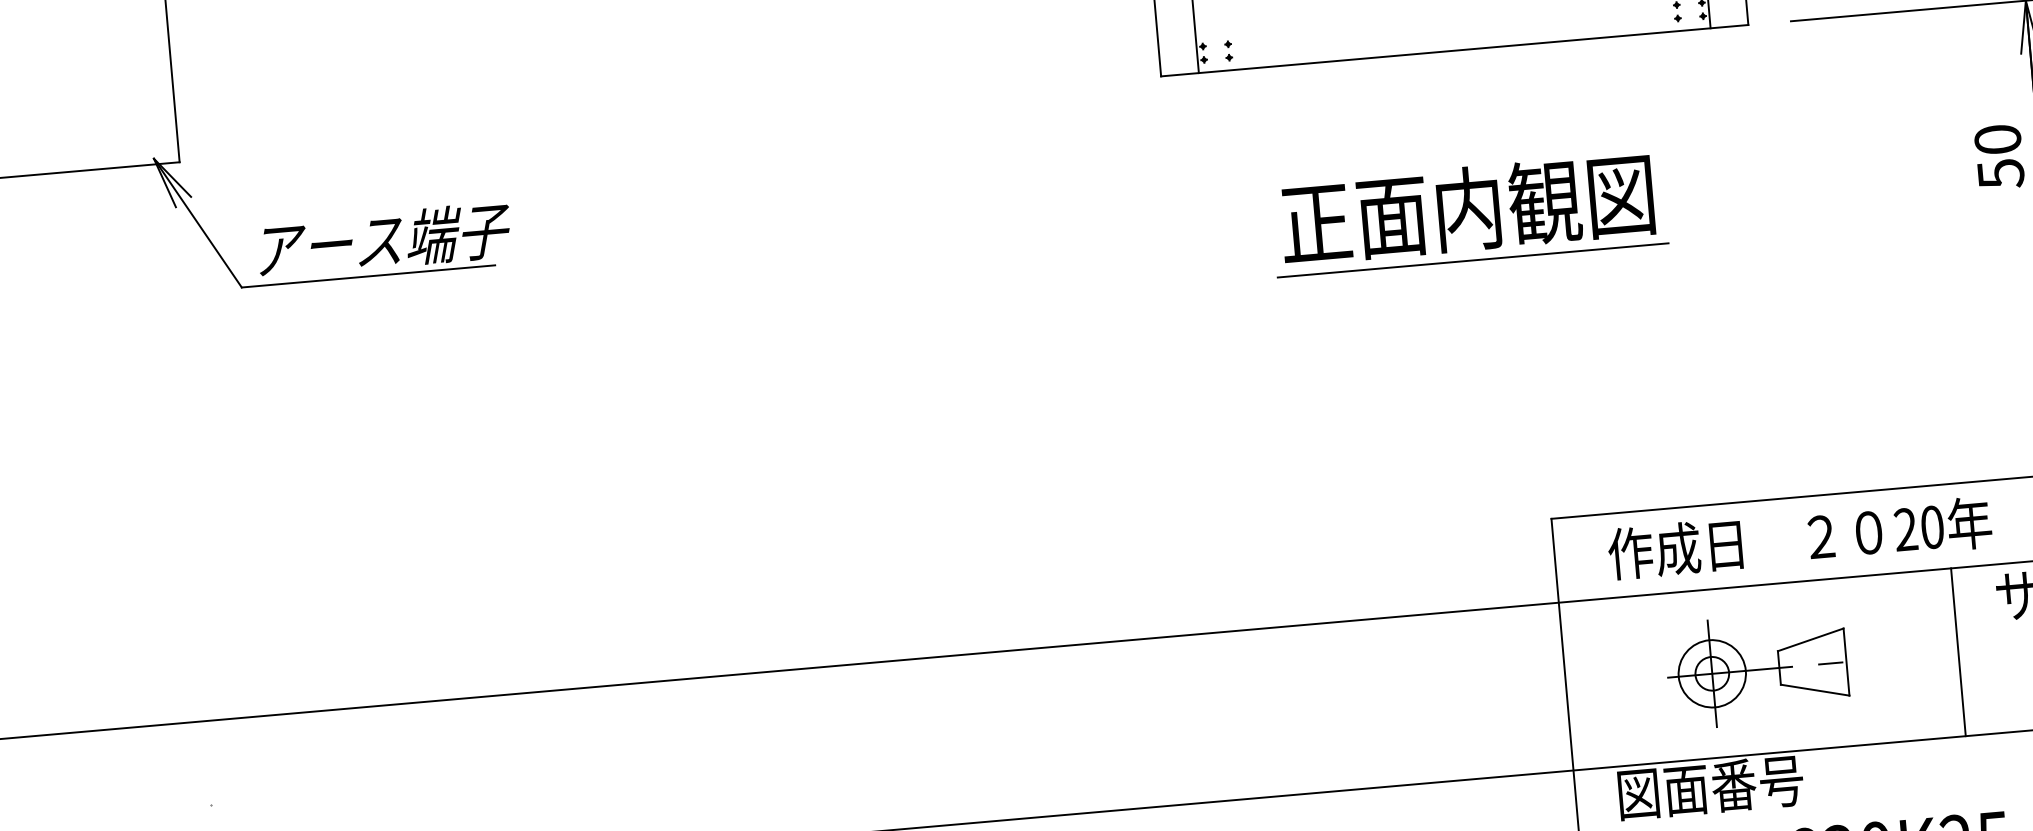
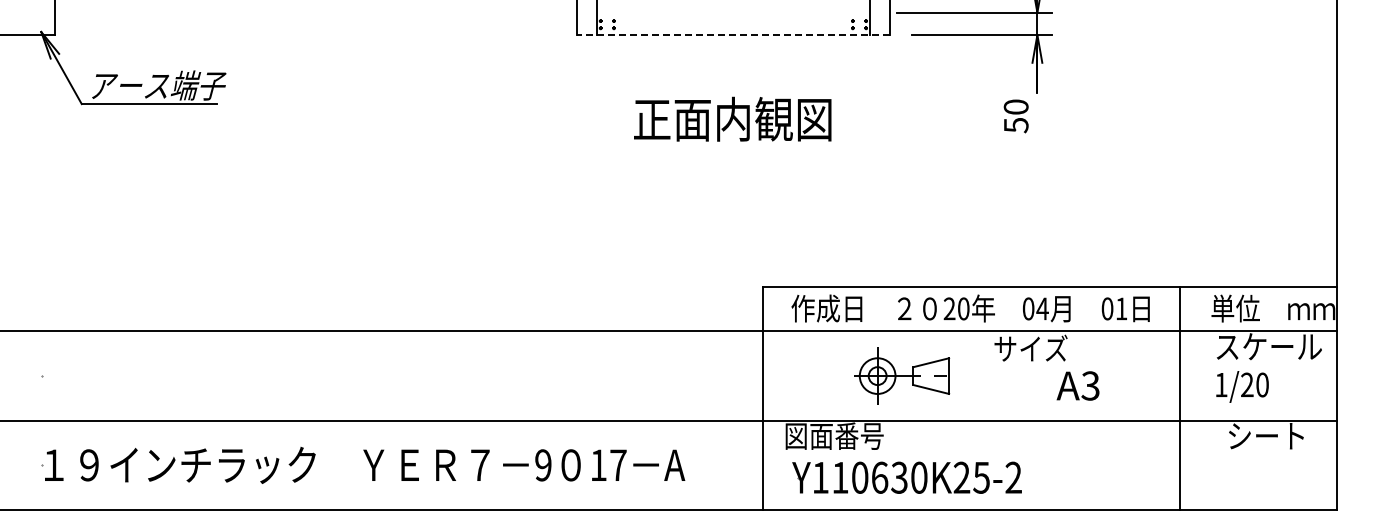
line: (1453, 51) -> (732, 35), solid -> dashed
line: (1473, 260) -> (733, 146), removed
line: (1957, 651) -> (971, 375), removed
part: (1758, 668) -> (902, 375), moved

